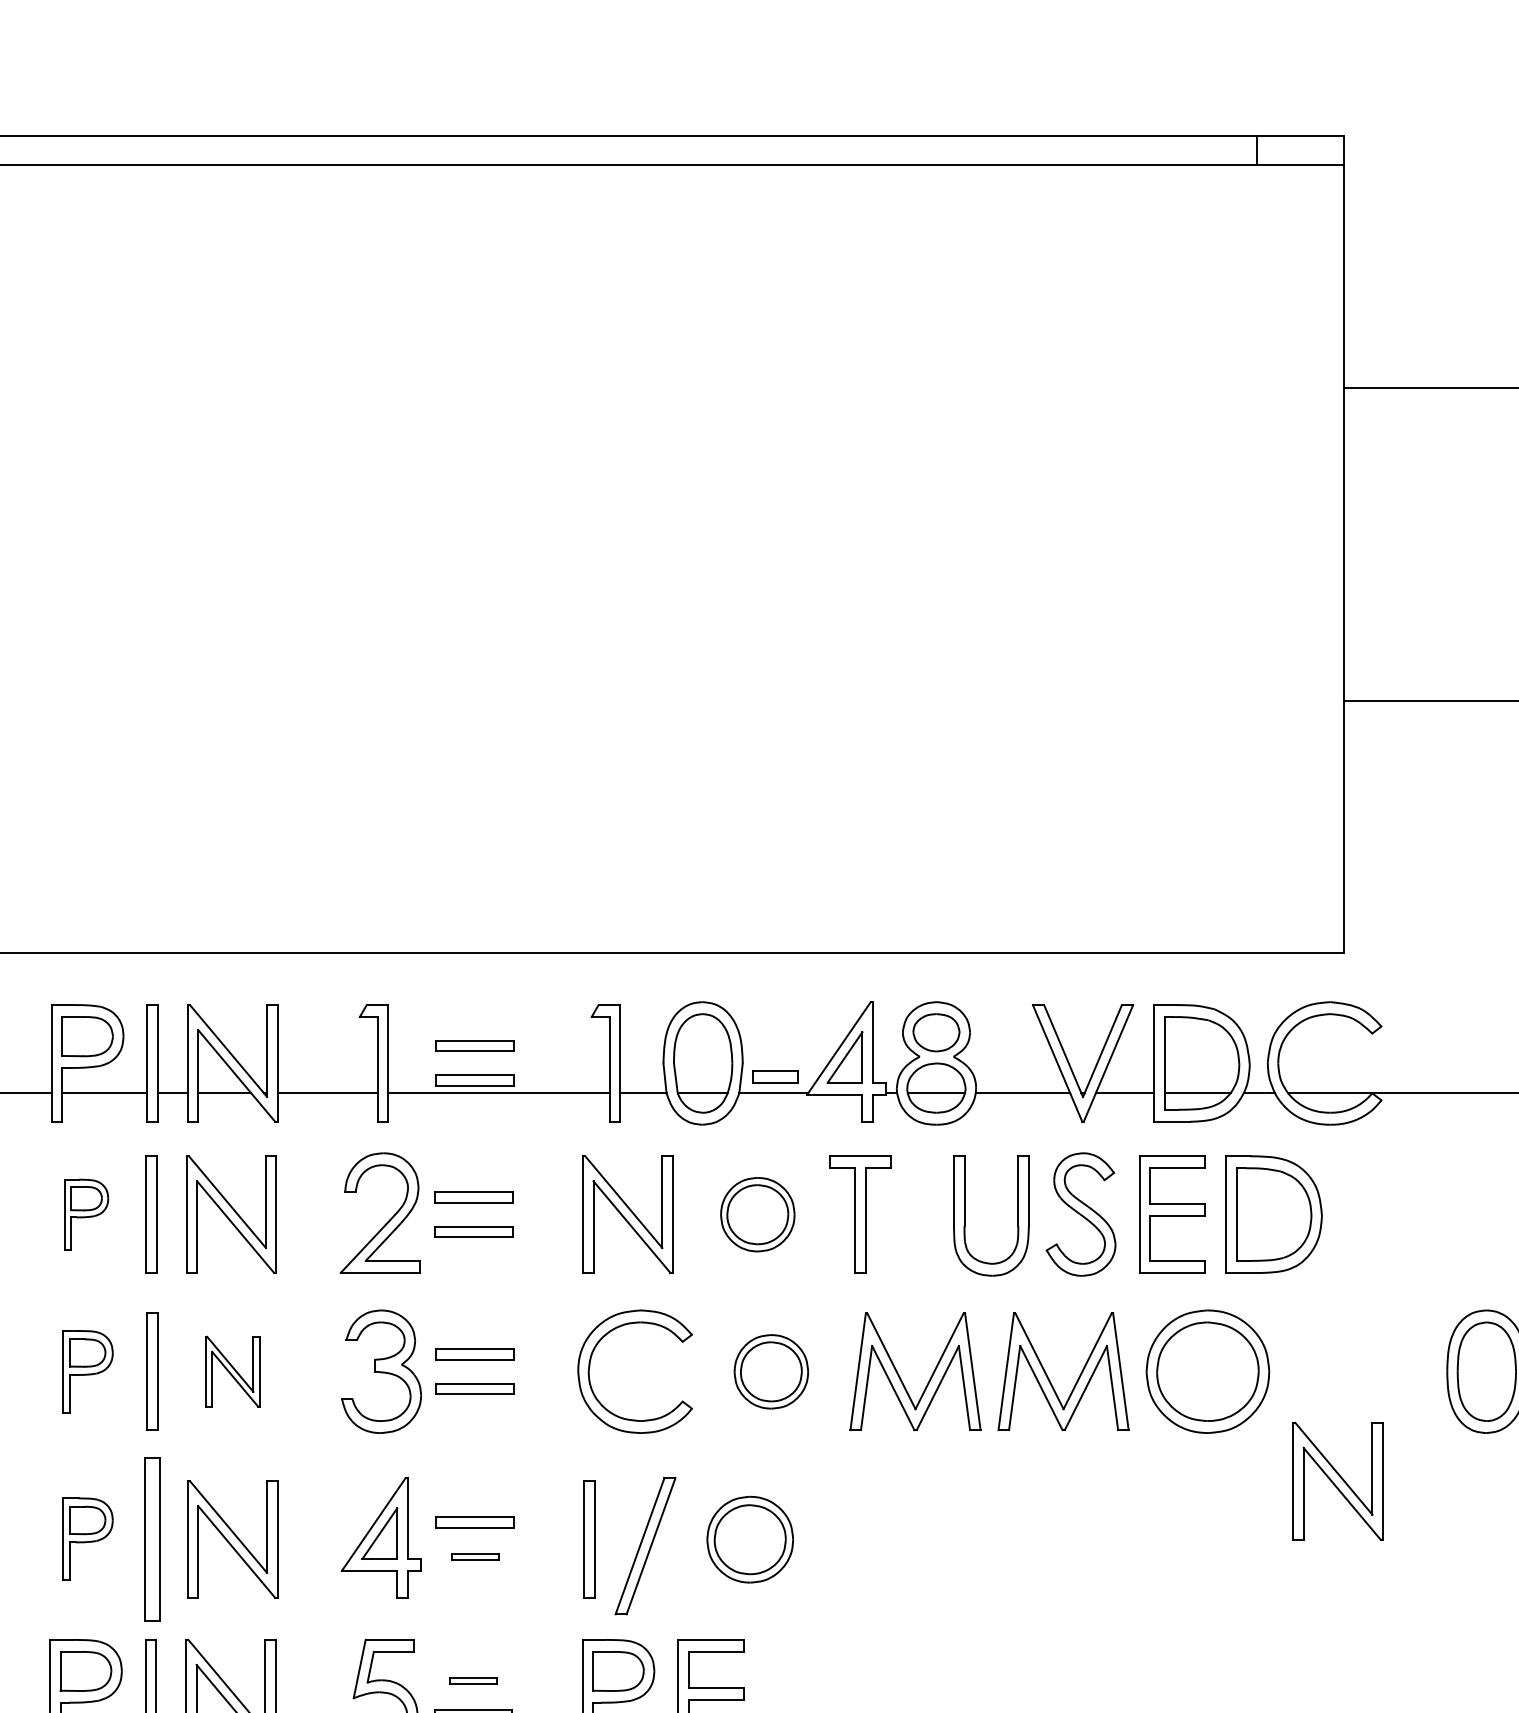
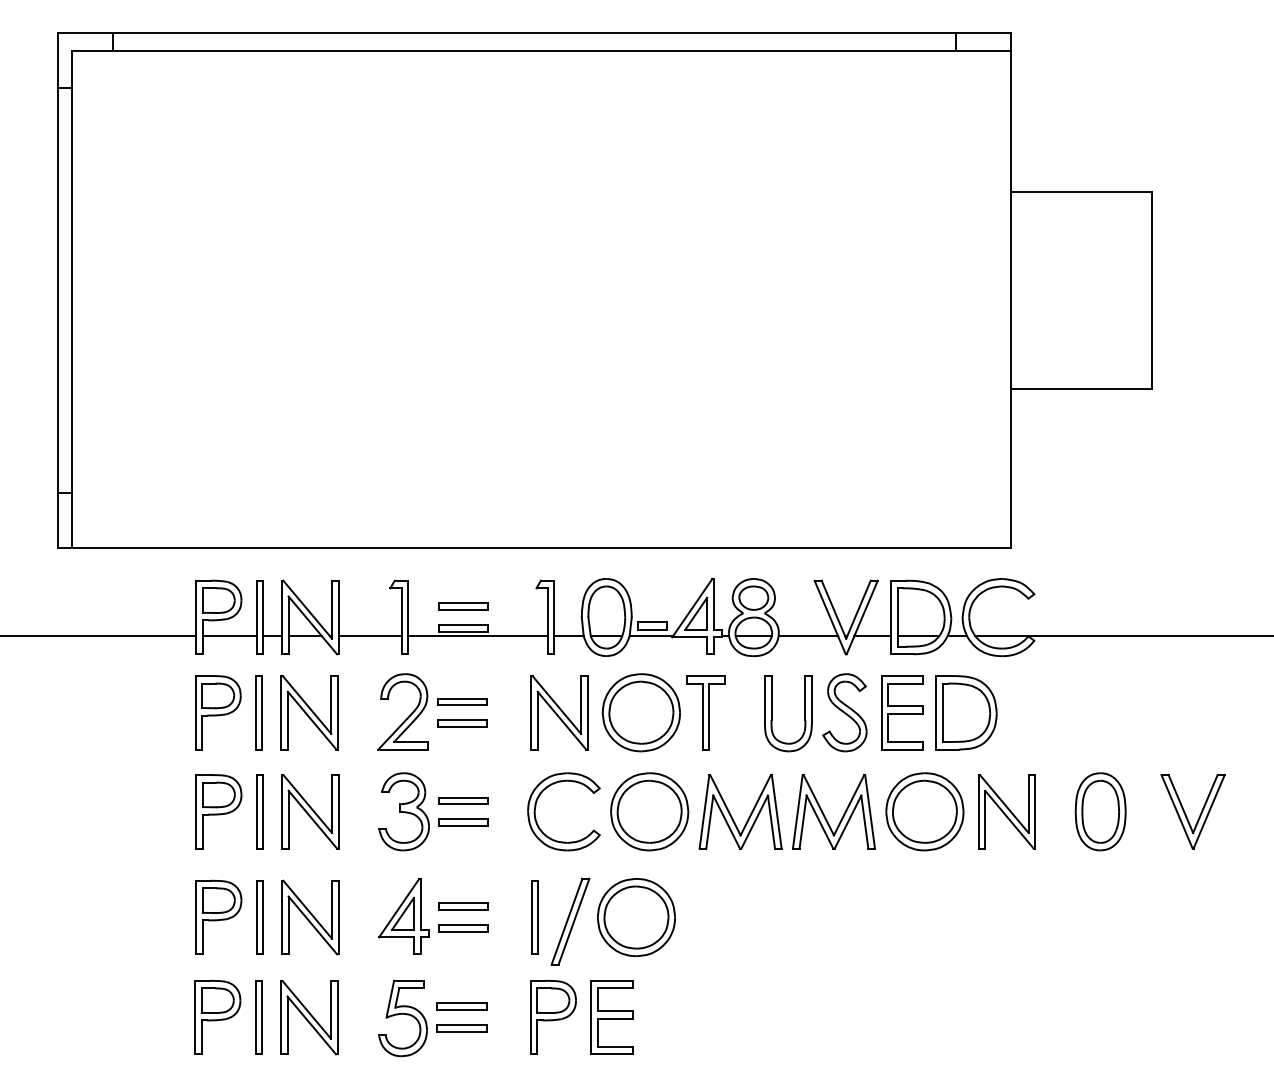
part: (87, 1214) -> (218, 712), size x1.67
part: (756, 1214) -> (640, 712), size x1.67
part: (87, 1371) -> (218, 811), size x1.43
part: (233, 1371) -> (310, 811), size x1.67
part: (770, 1371) -> (649, 811), size x1.67
part: (1337, 1480) -> (1006, 811), moved
part: (87, 1537) -> (218, 916), size x1.43
part: (152, 1539) -> (259, 917), size x0.71
part: (750, 1539) -> (636, 917), size x1.43
part: (475, 1556) -> (463, 928), size x1.67
part: (472, 1680) -> (461, 1006), size x1.67

